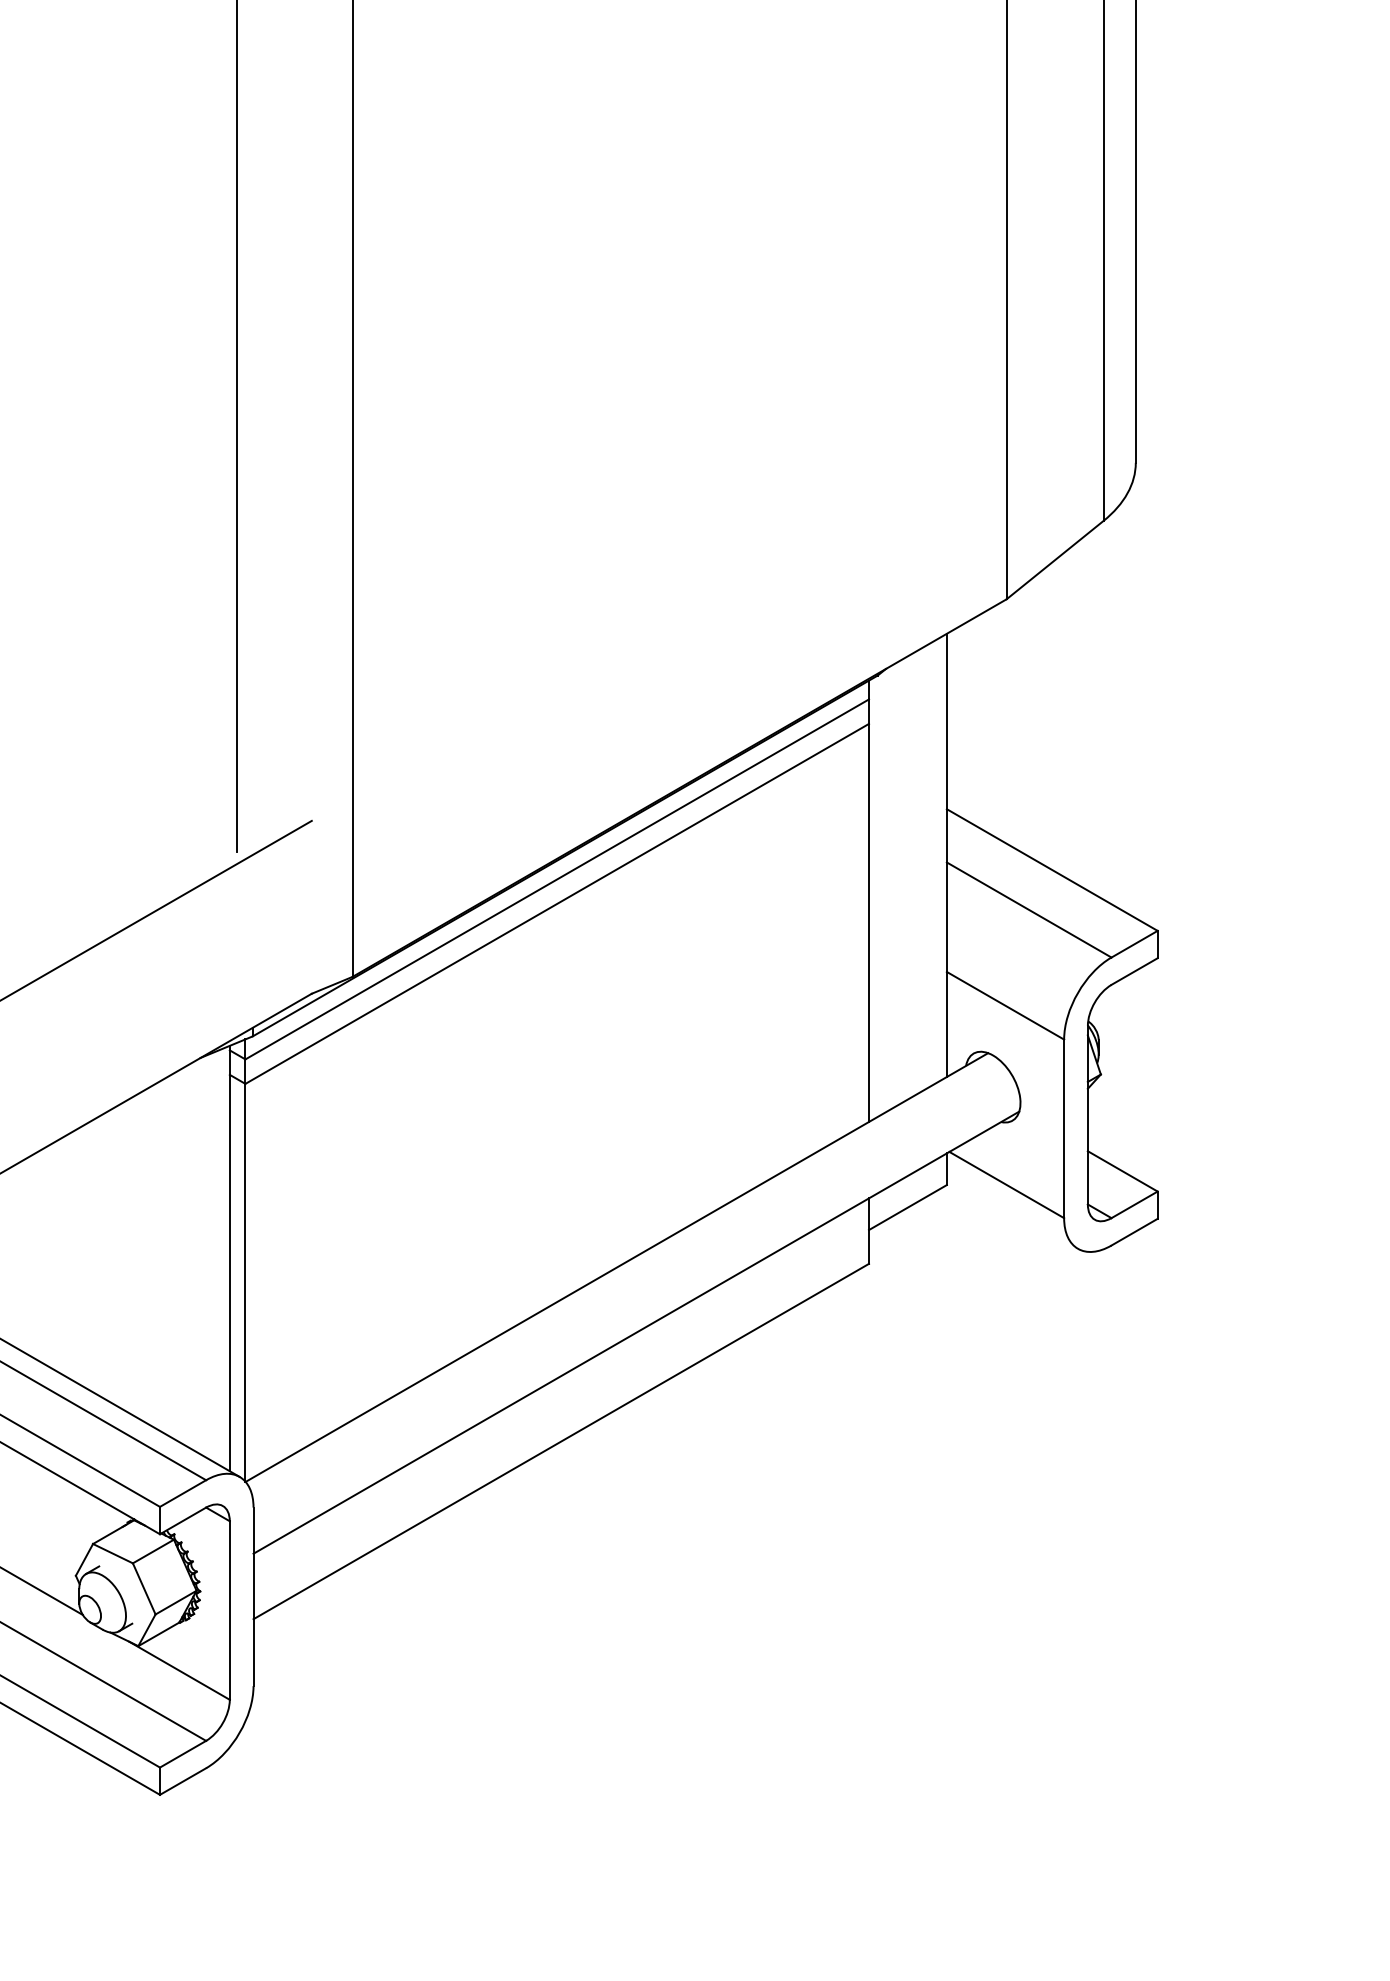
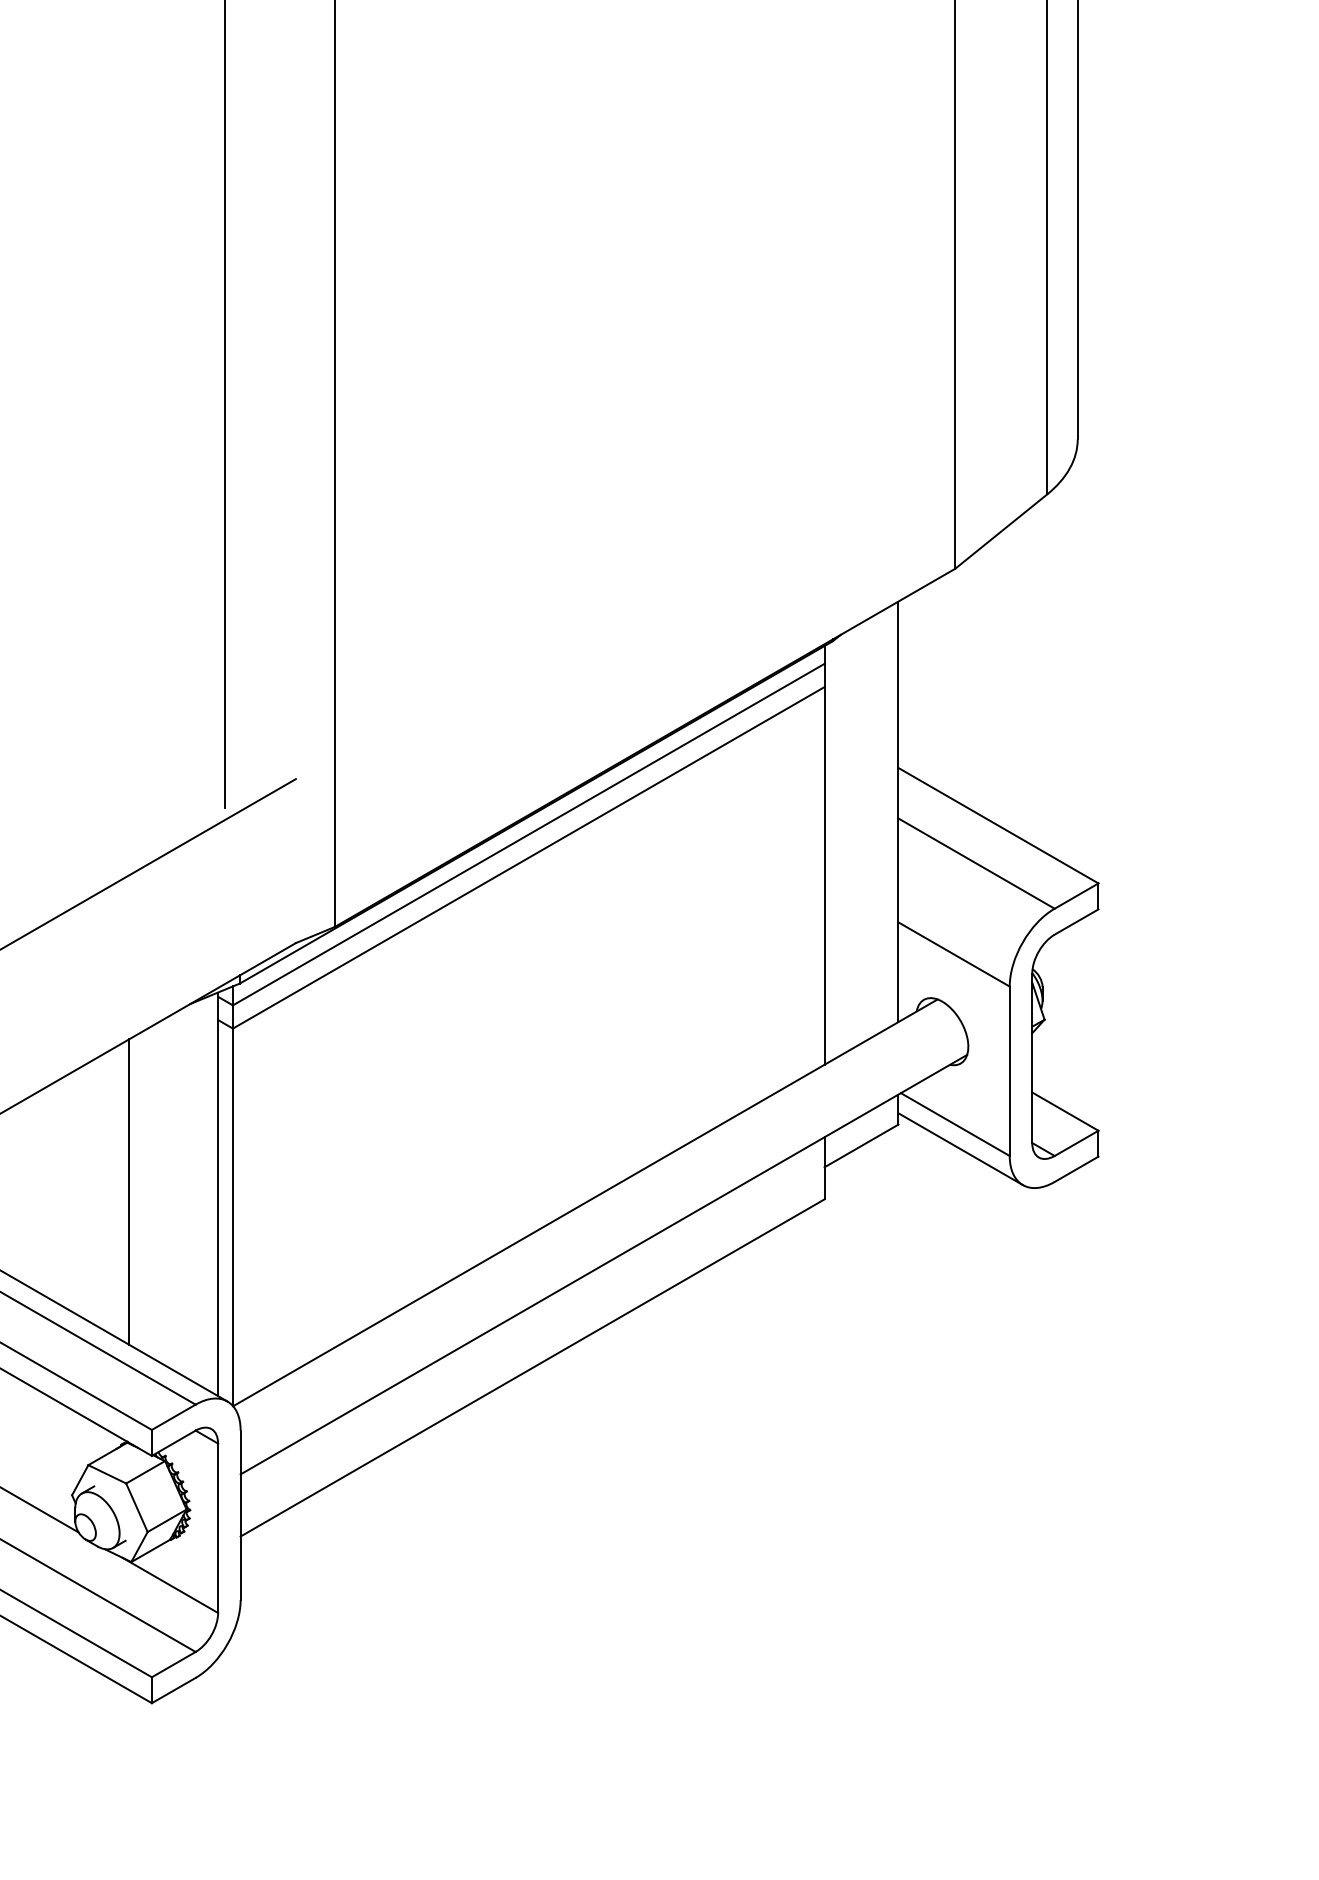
line: (1012, 1210) -> (960, 1148), added
line: (136, 1256) -> (129, 1192), added

